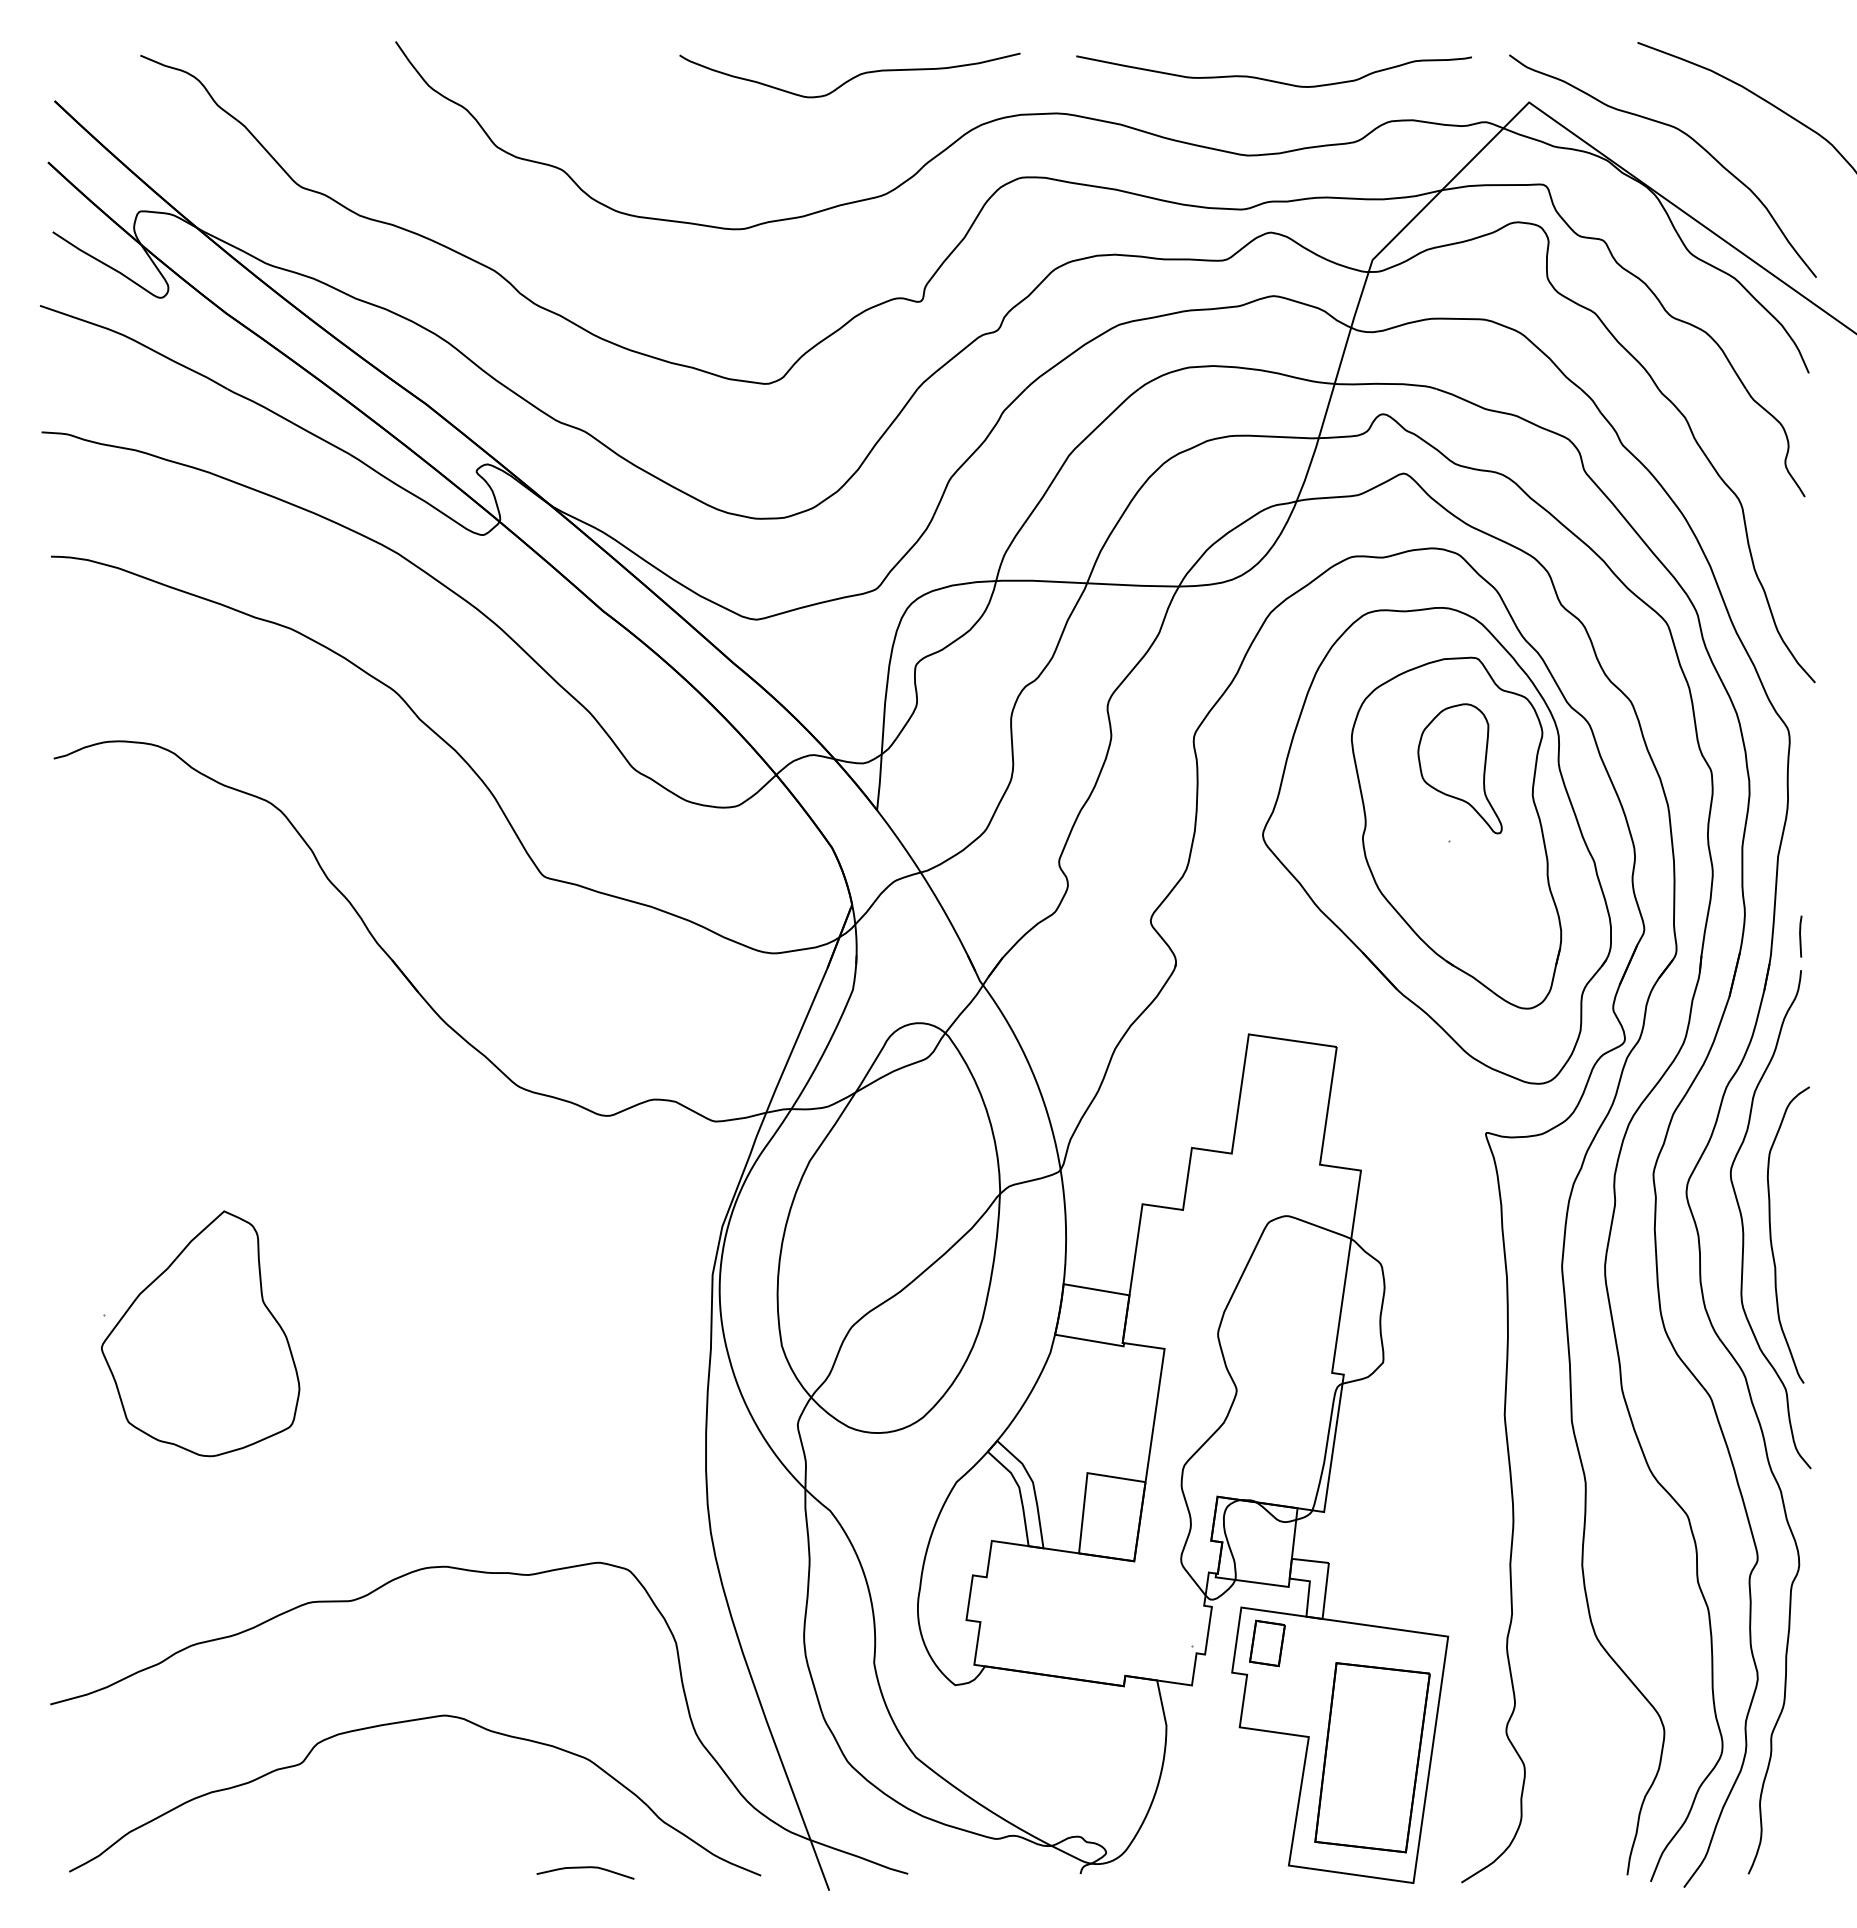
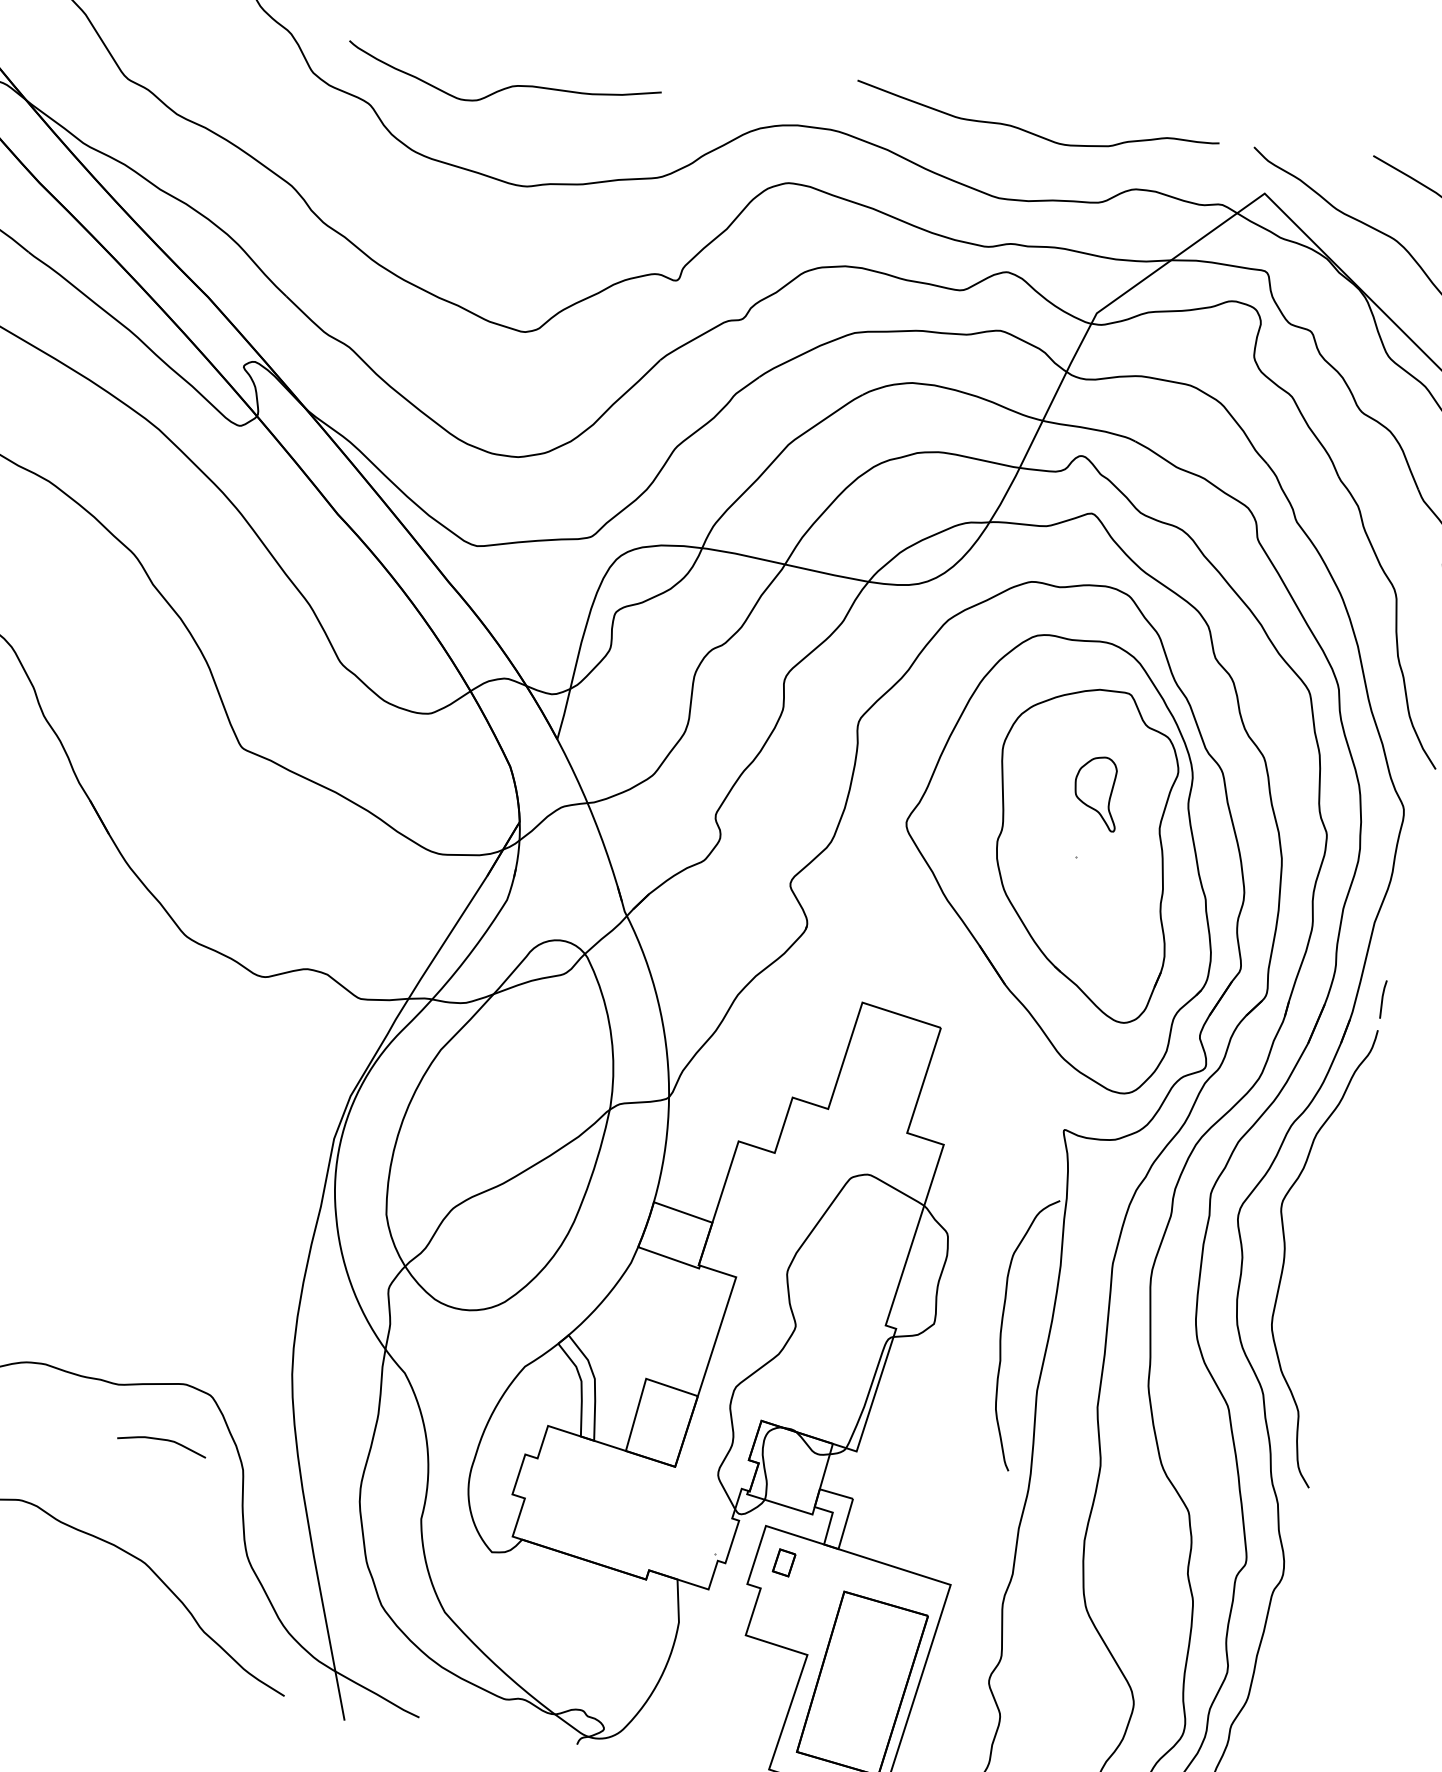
curve: (850, 78) -> (502, 88), moved
part: (1459, 768) -> (1096, 792), size x0.6
curve: (1771, 1234) -> (1002, 1329), moved
part: (1267, 1643) -> (784, 1562), size x0.6
curve: (585, 1868) -> (162, 1440), moved

